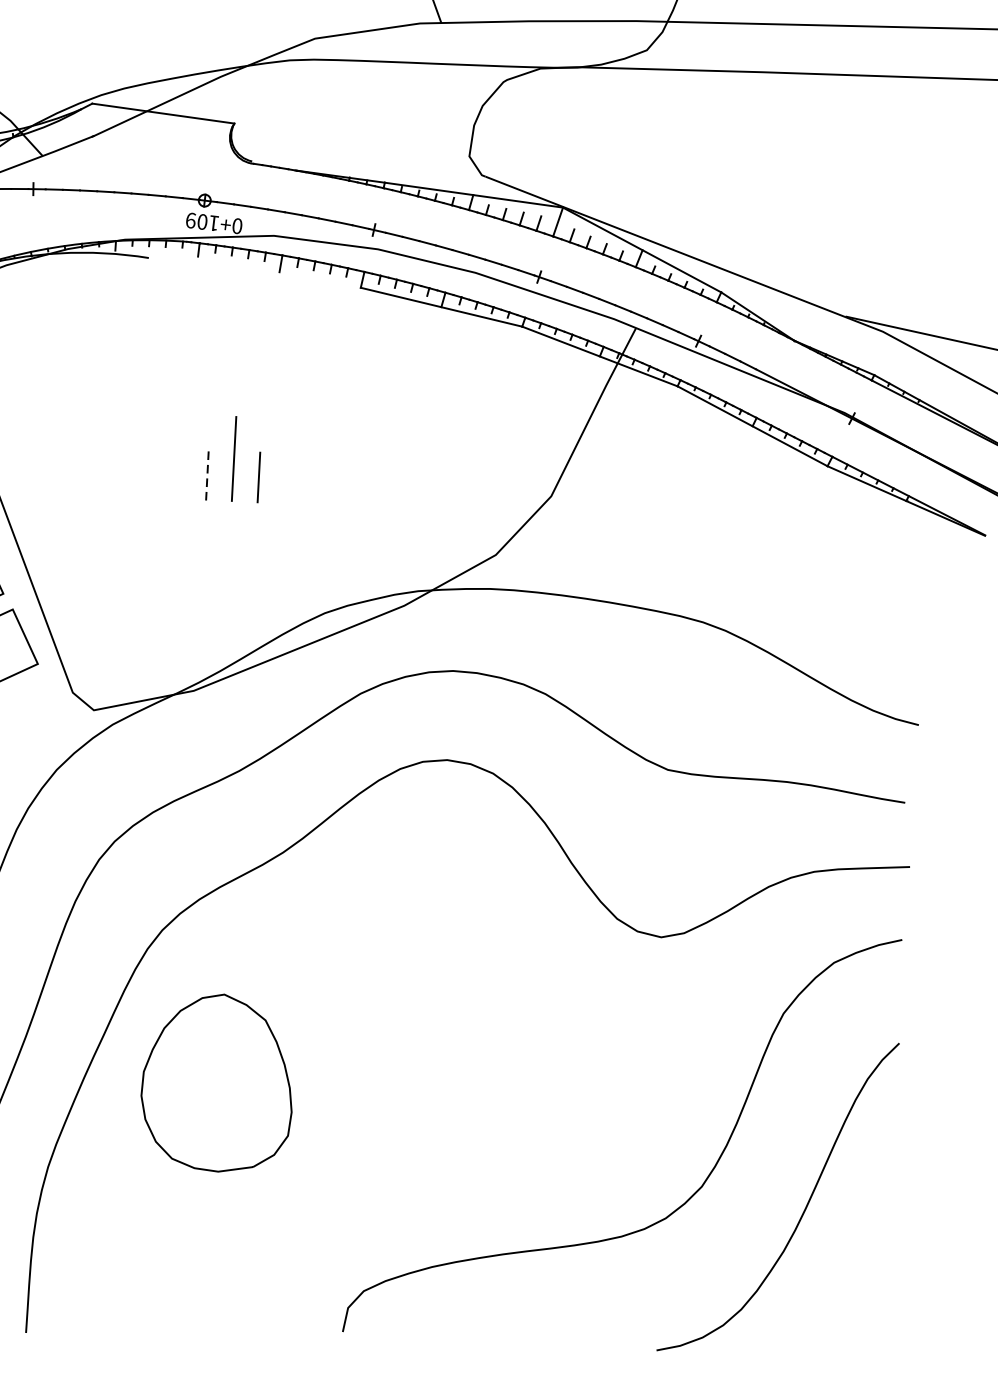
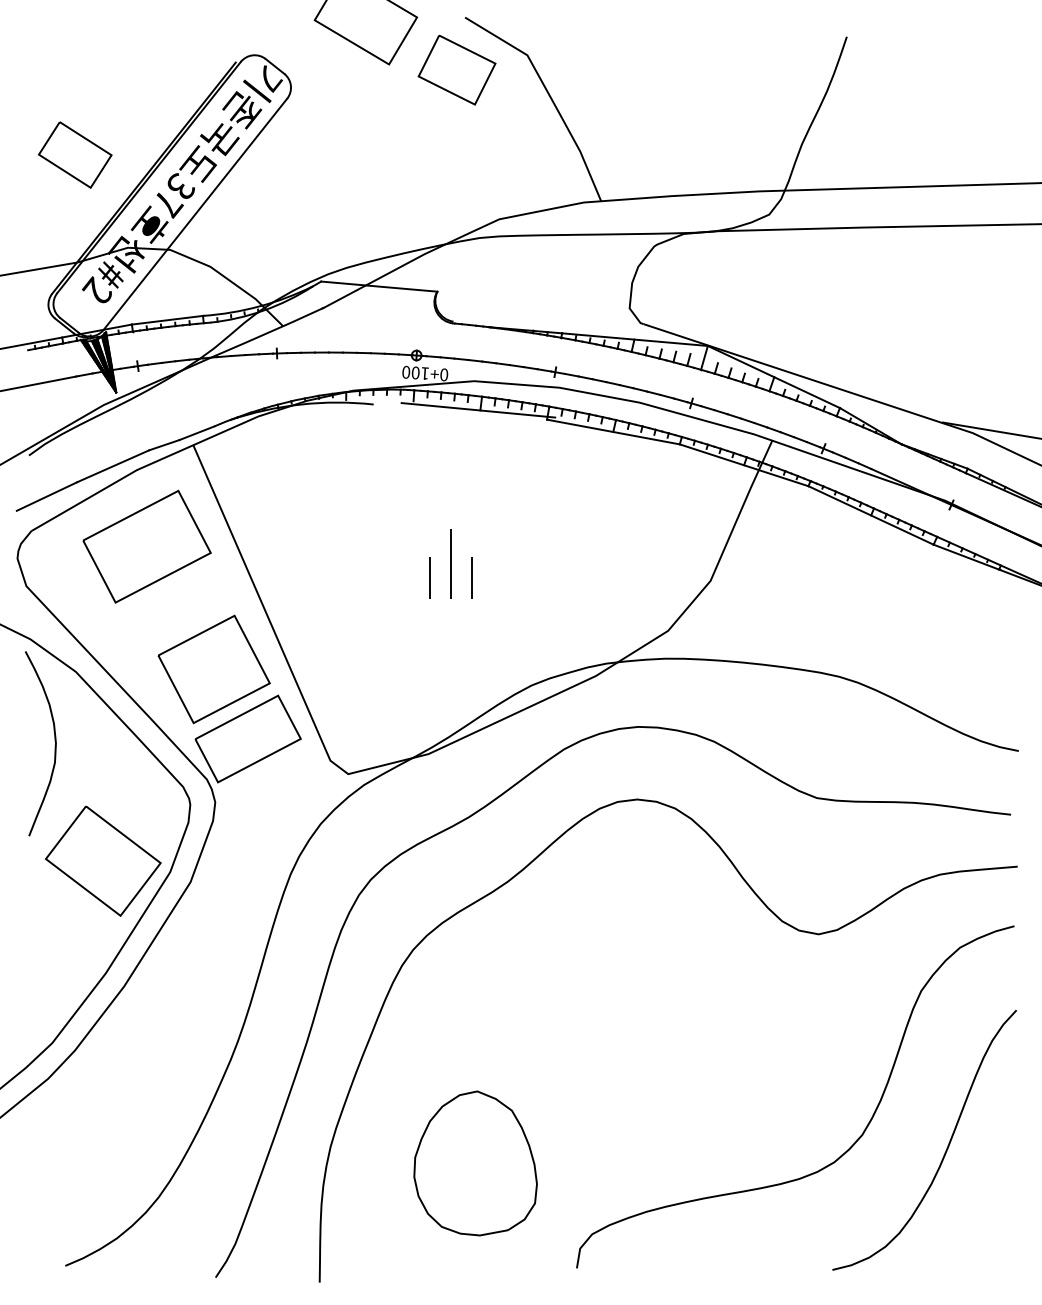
text: (191, 220) -> (406, 372), 0+109 -> 0+100
line: (277, 272) -> (478, 410), added
line: (207, 475) -> (430, 578), dashed -> solid
part: (217, 1082) -> (475, 1163), moved

